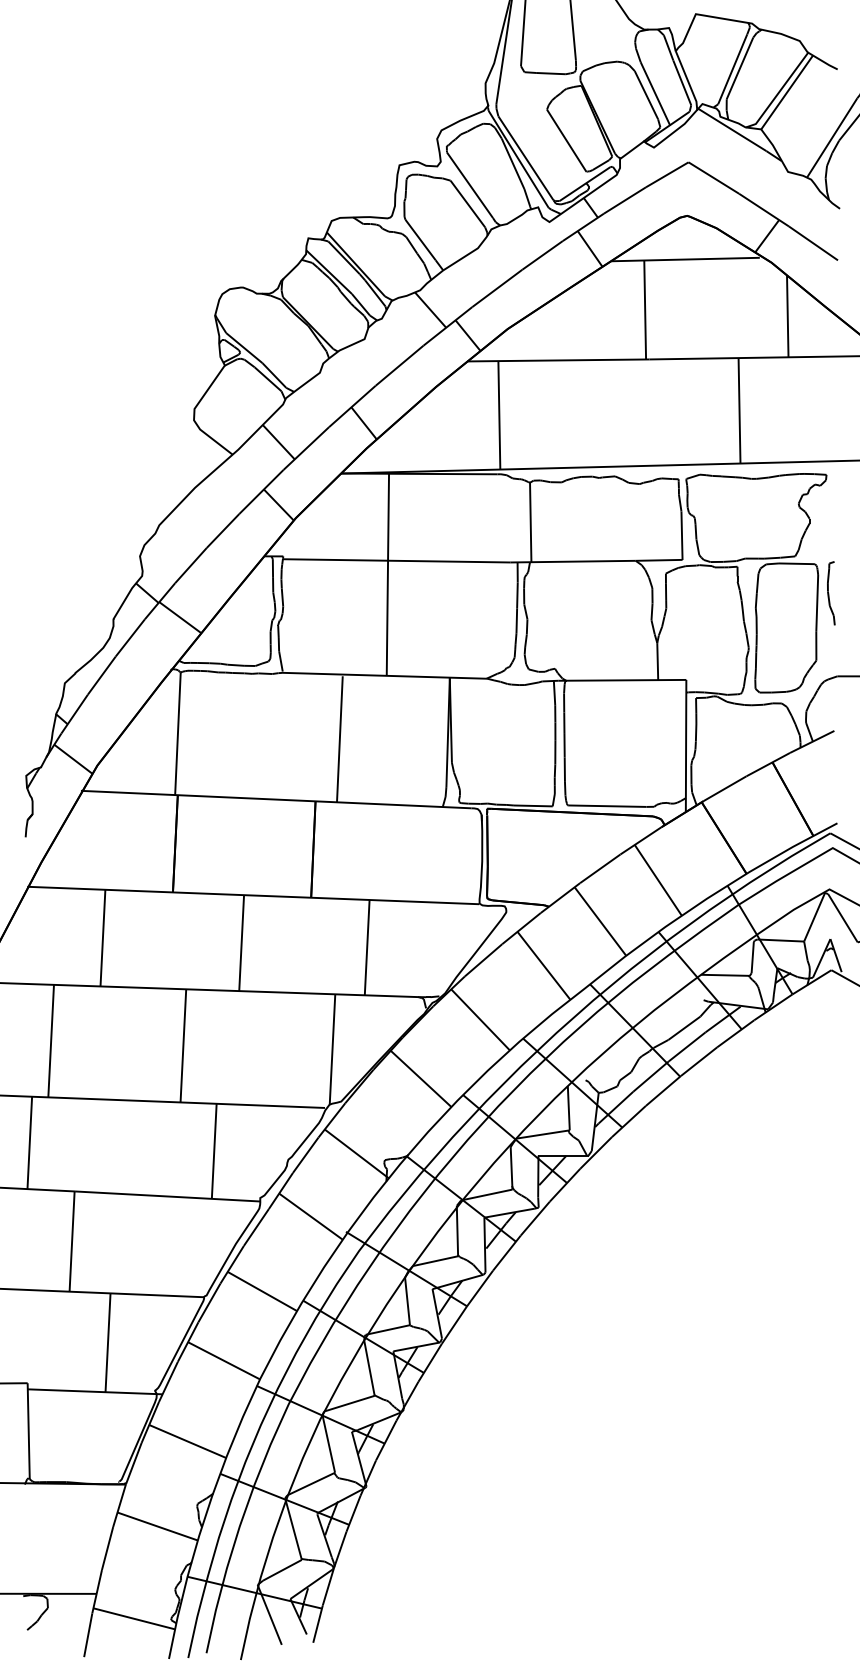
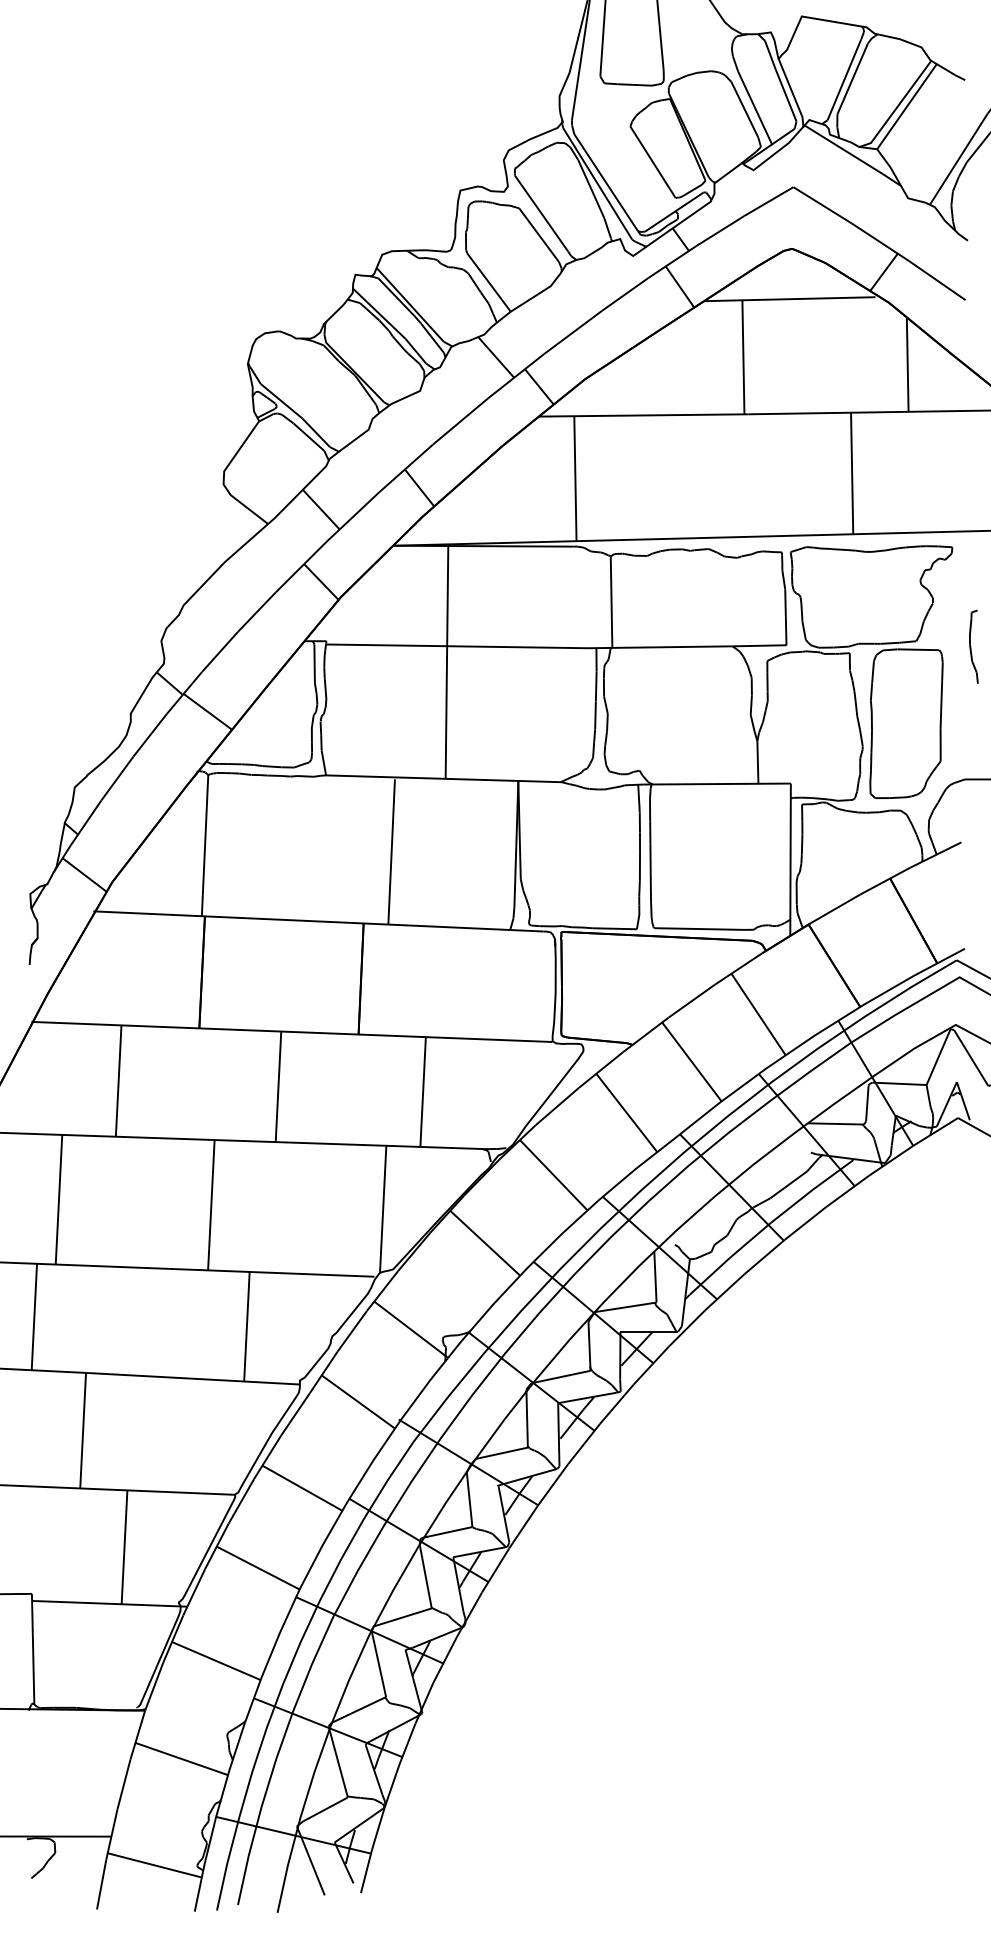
curve: (829, 593) -> (971, 646), moved

